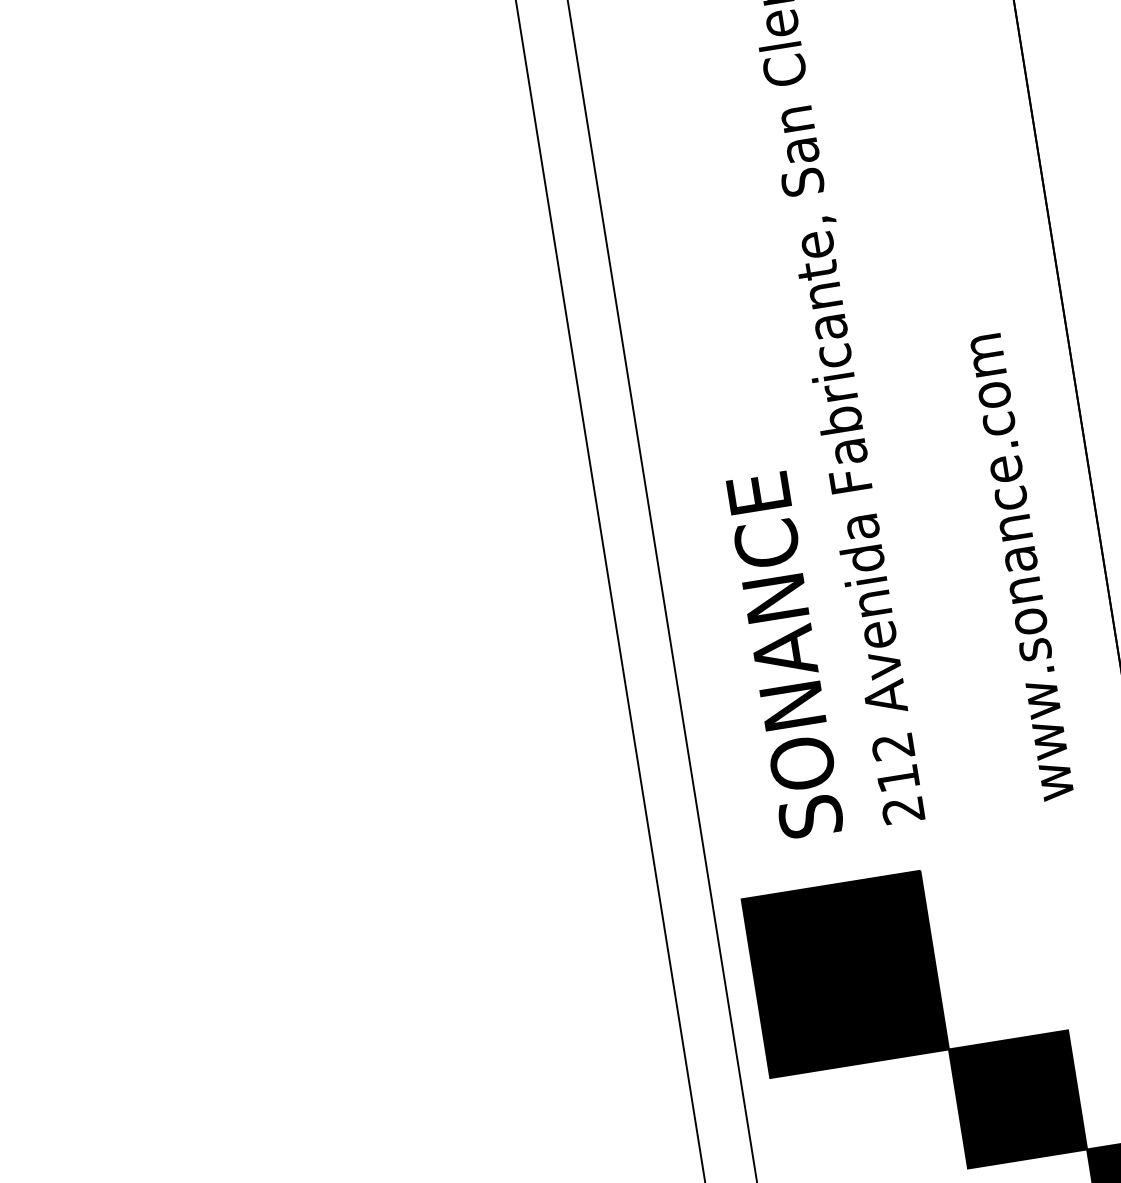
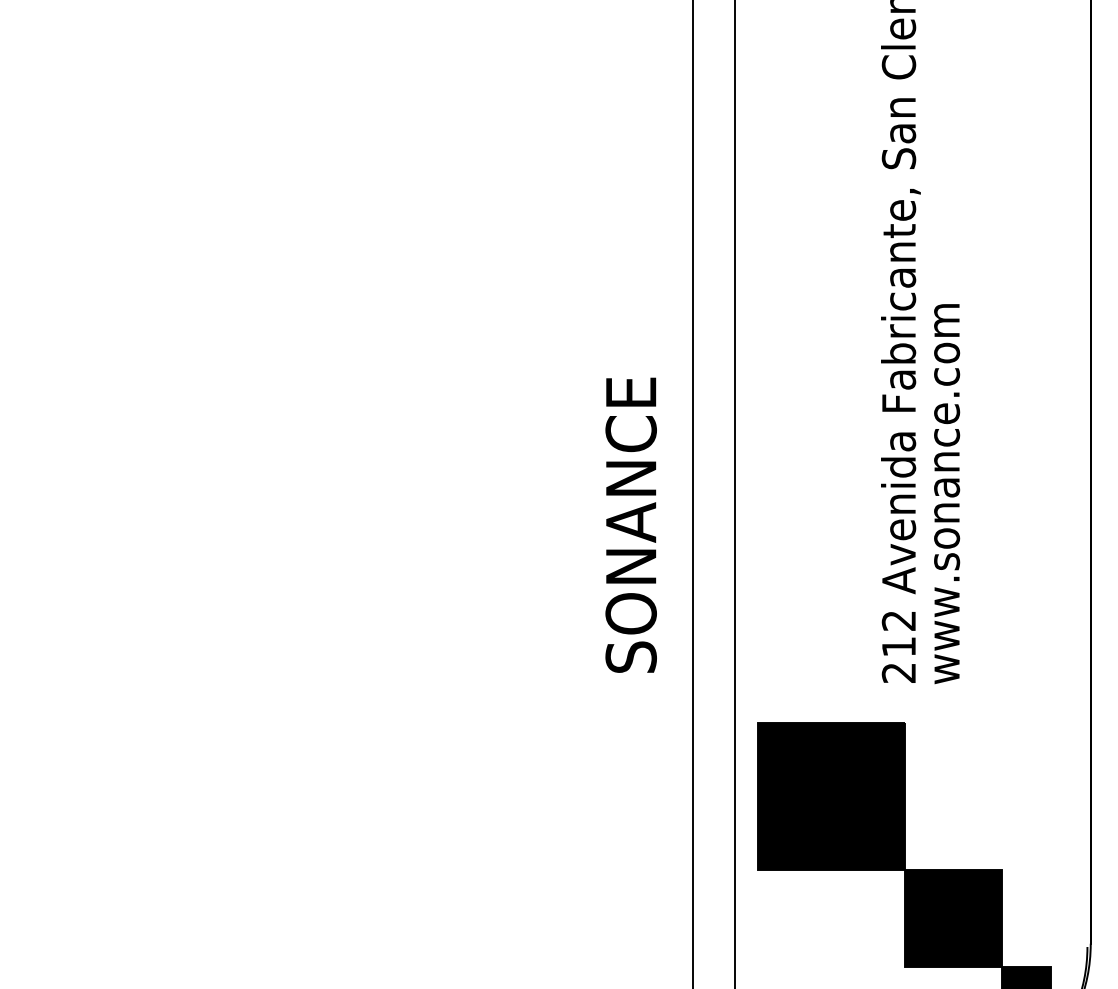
text: (1022, 566) -> (947, 493), moved
text: (783, 654) -> (630, 524), moved

